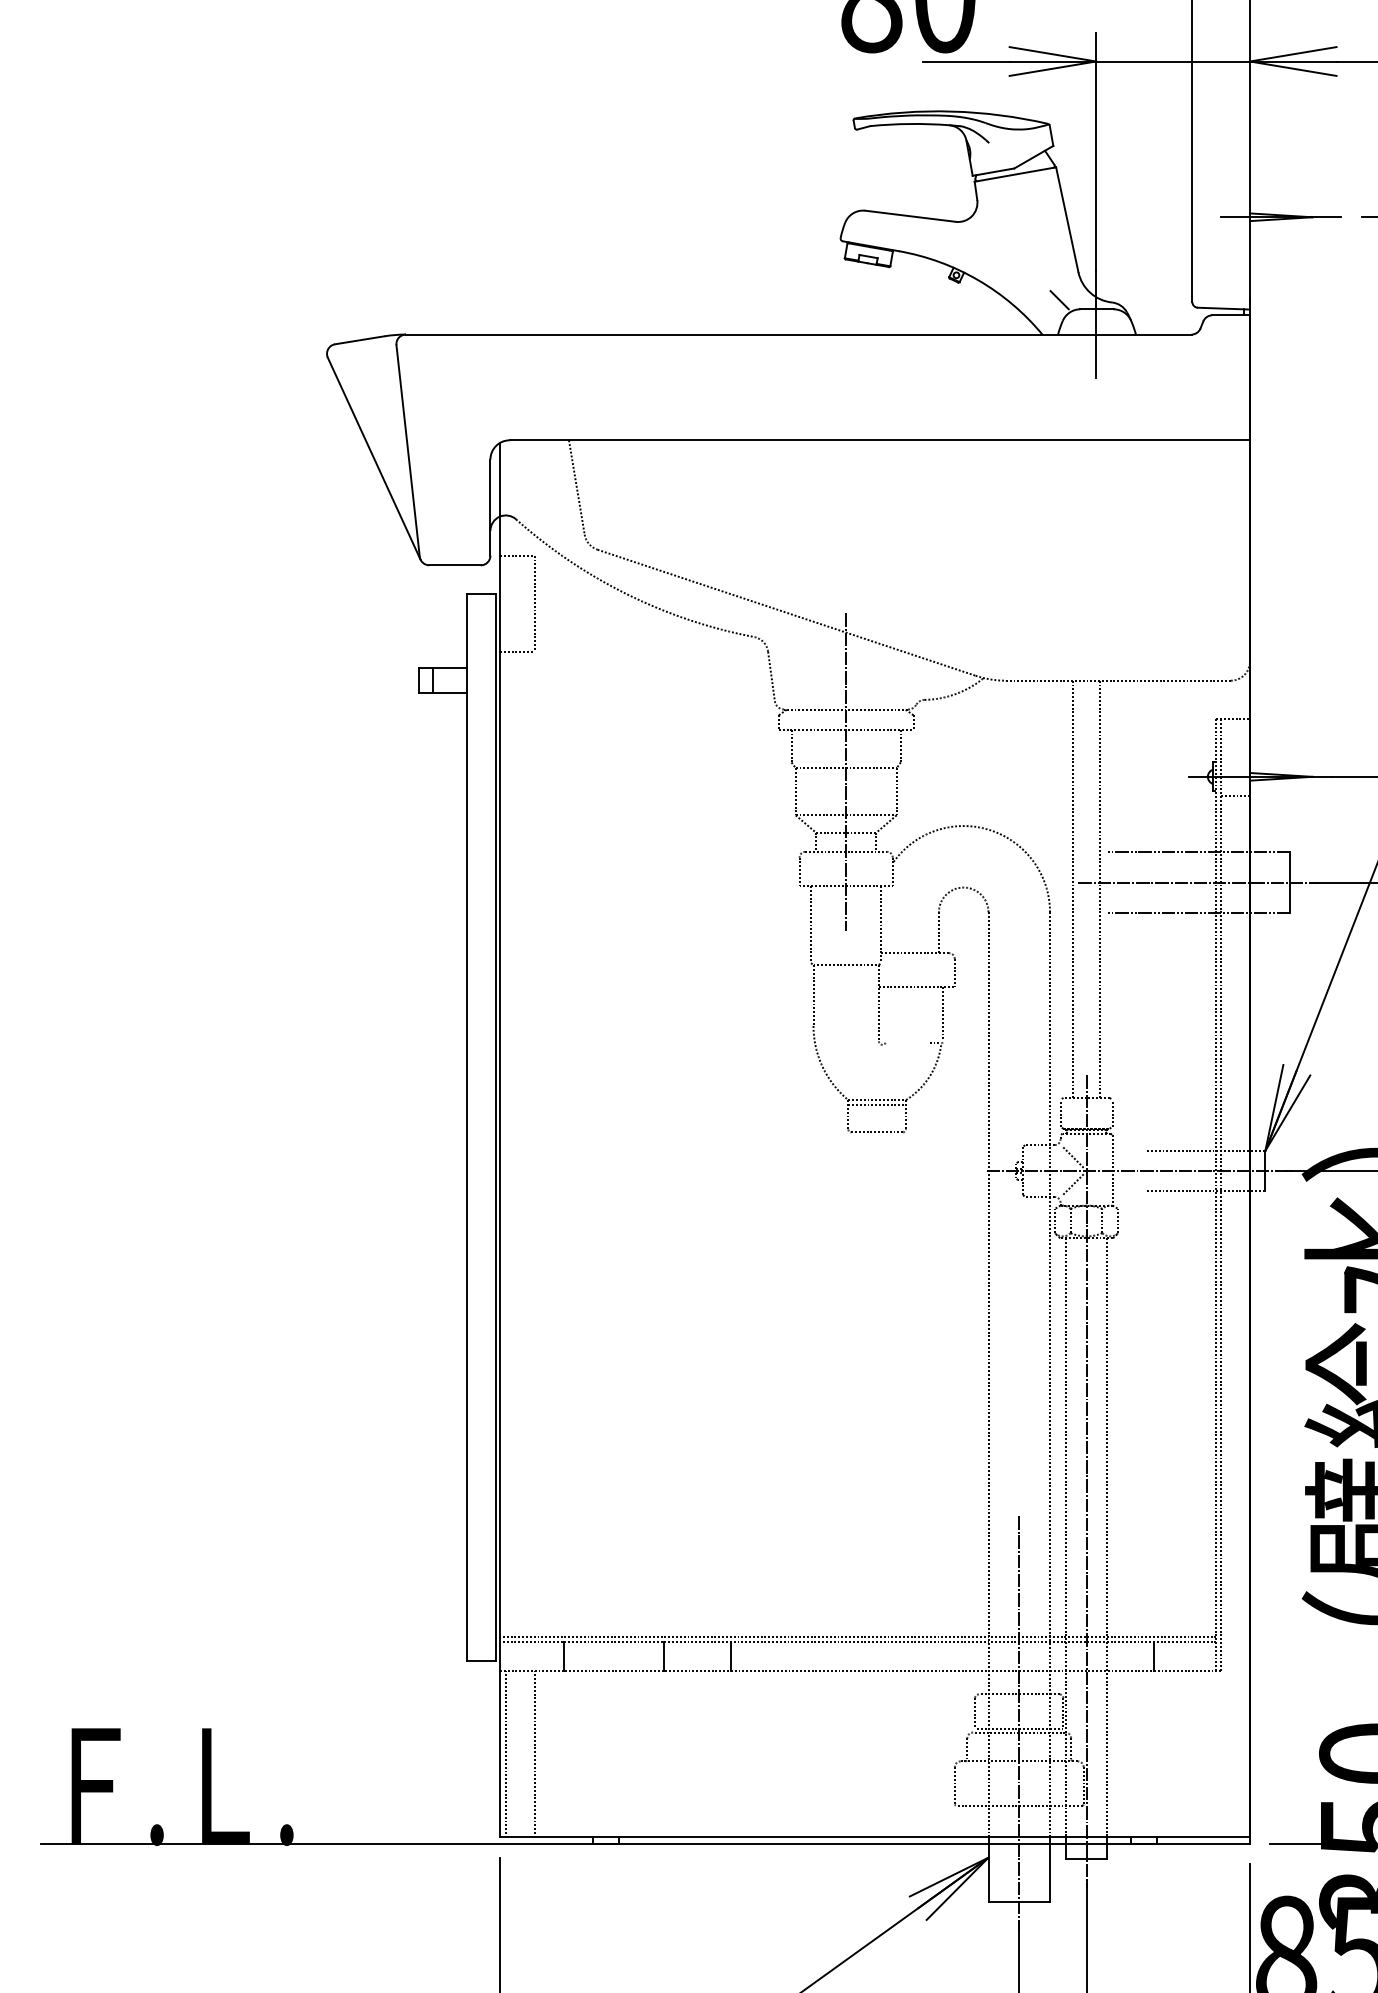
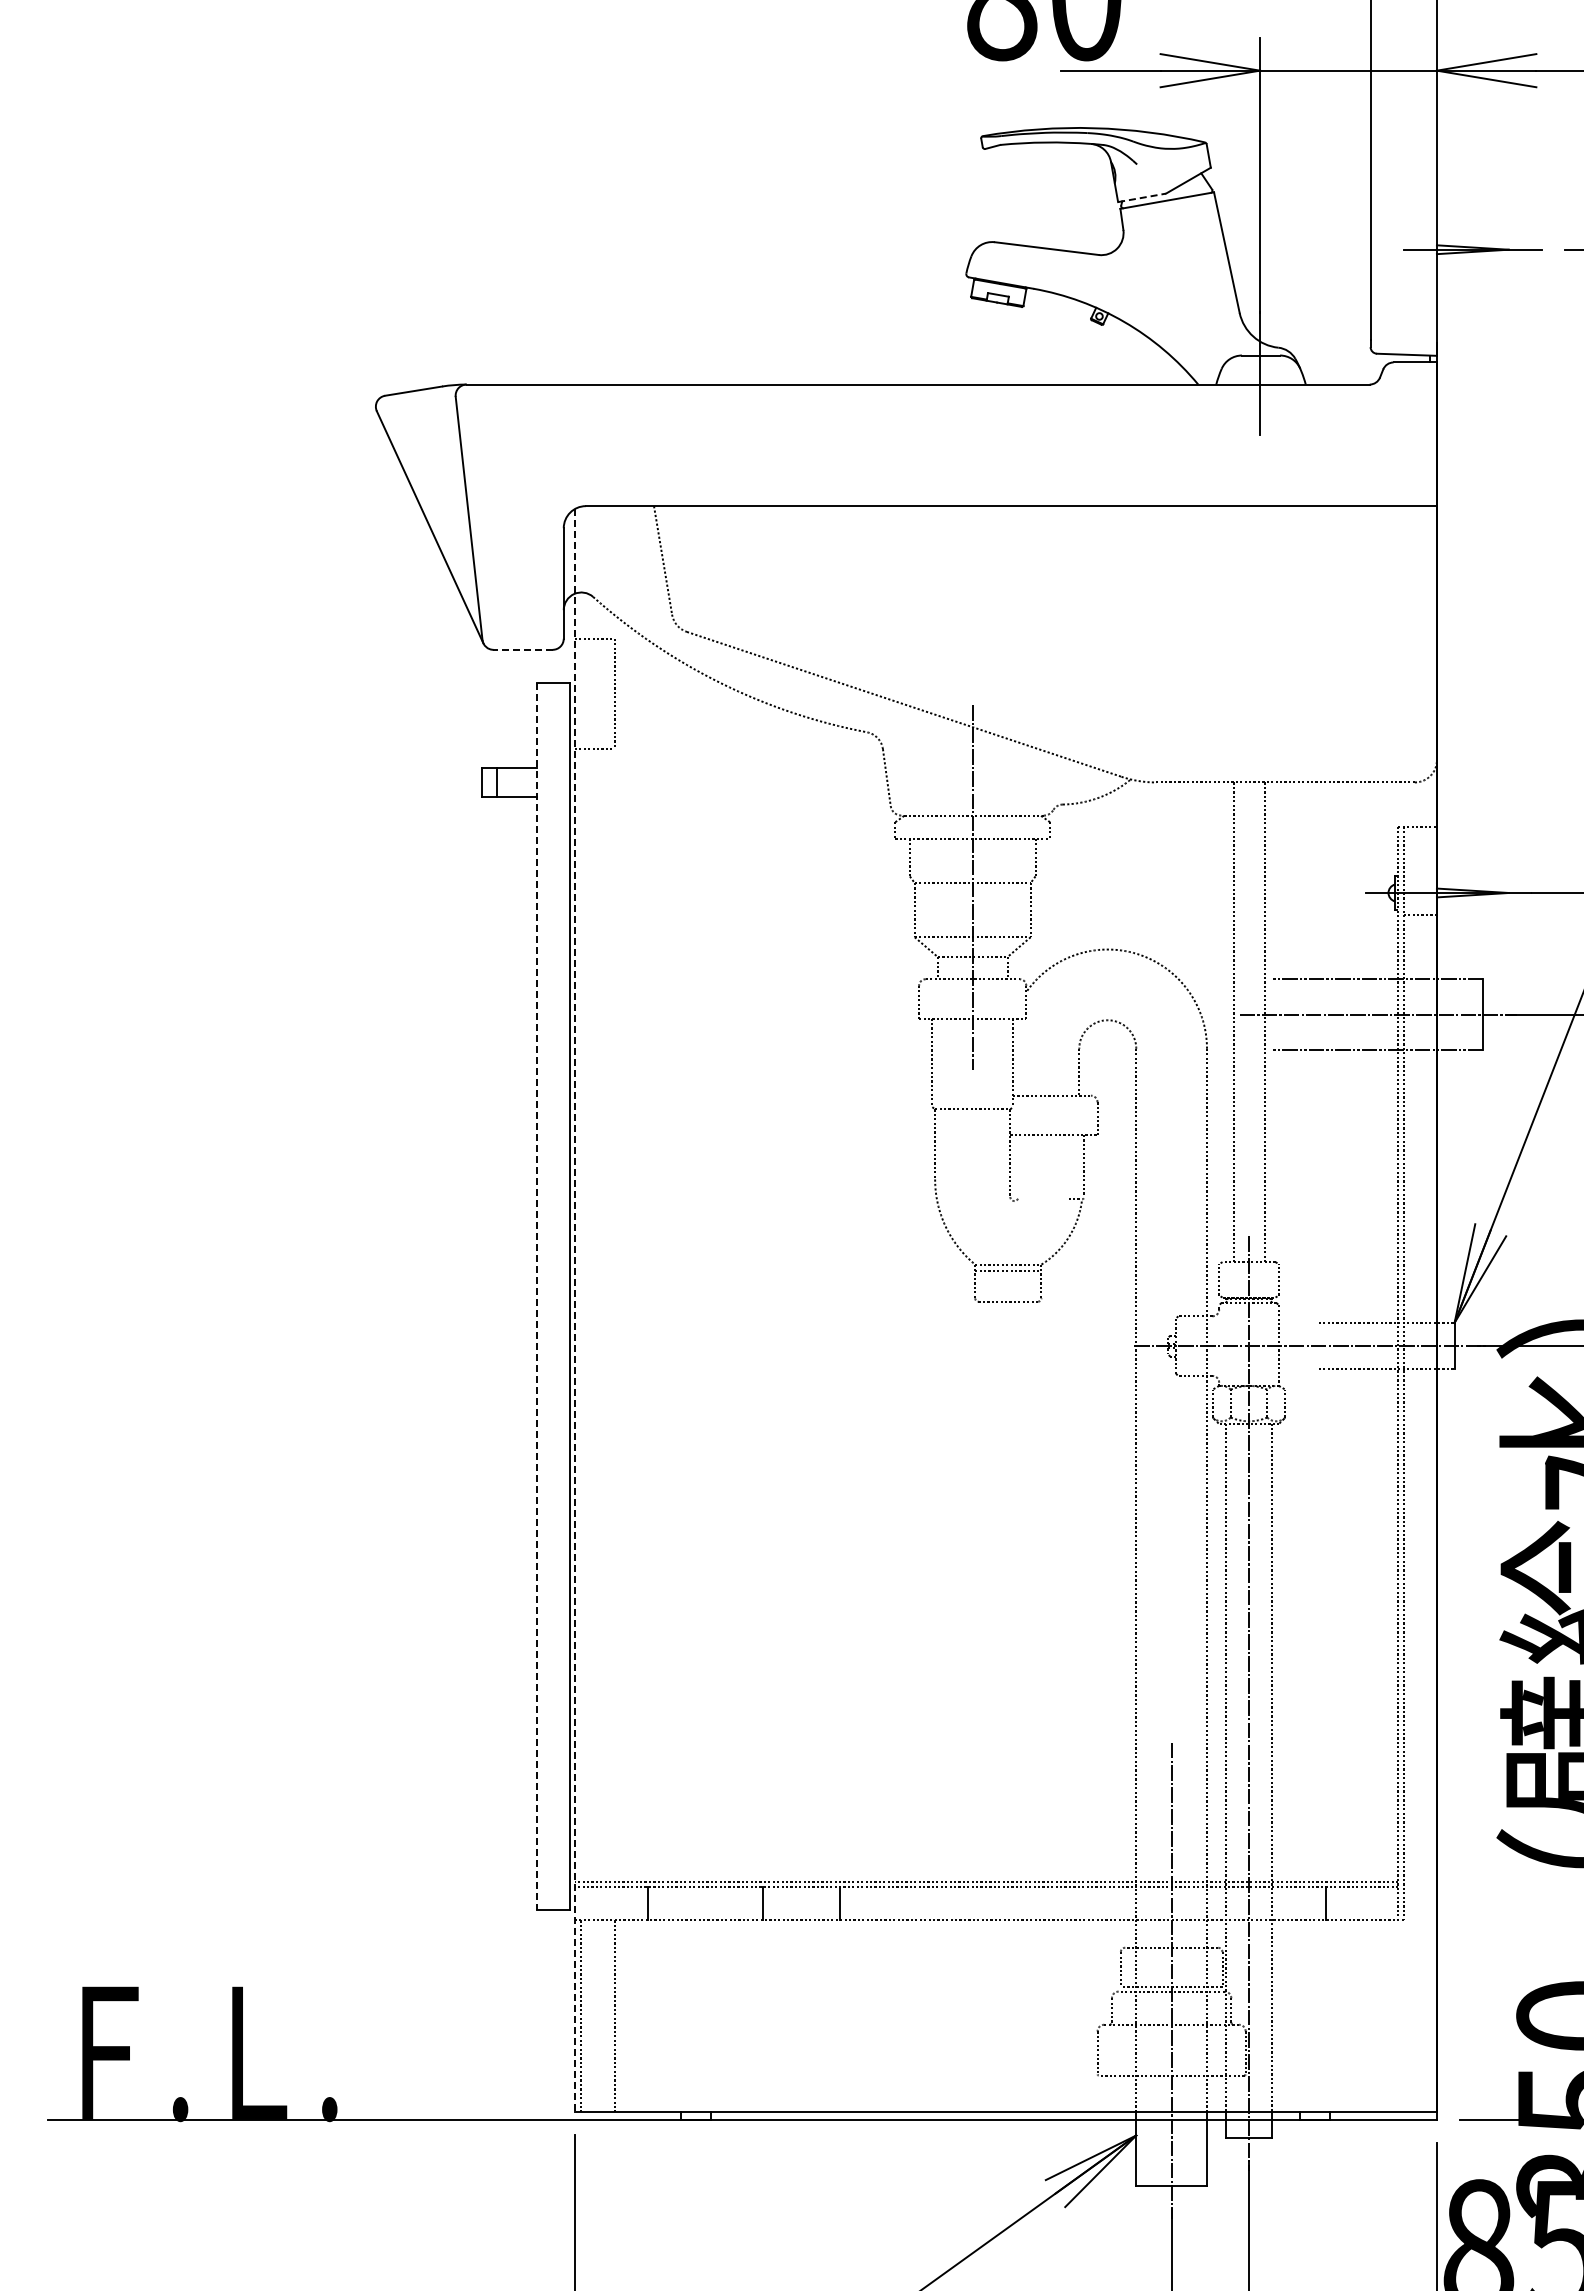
line: (993, 171) -> (1142, 197), solid -> dashed
line: (1059, 299) -> (1217, 344), removed
line: (455, 565) -> (523, 649), solid -> dashed
line: (467, 1127) -> (537, 1296), solid -> dashed
line: (499, 1140) -> (574, 1311), solid -> dashed
line: (1073, 1157) -> (1233, 1330), removed
line: (1073, 1184) -> (1233, 1361), removed

